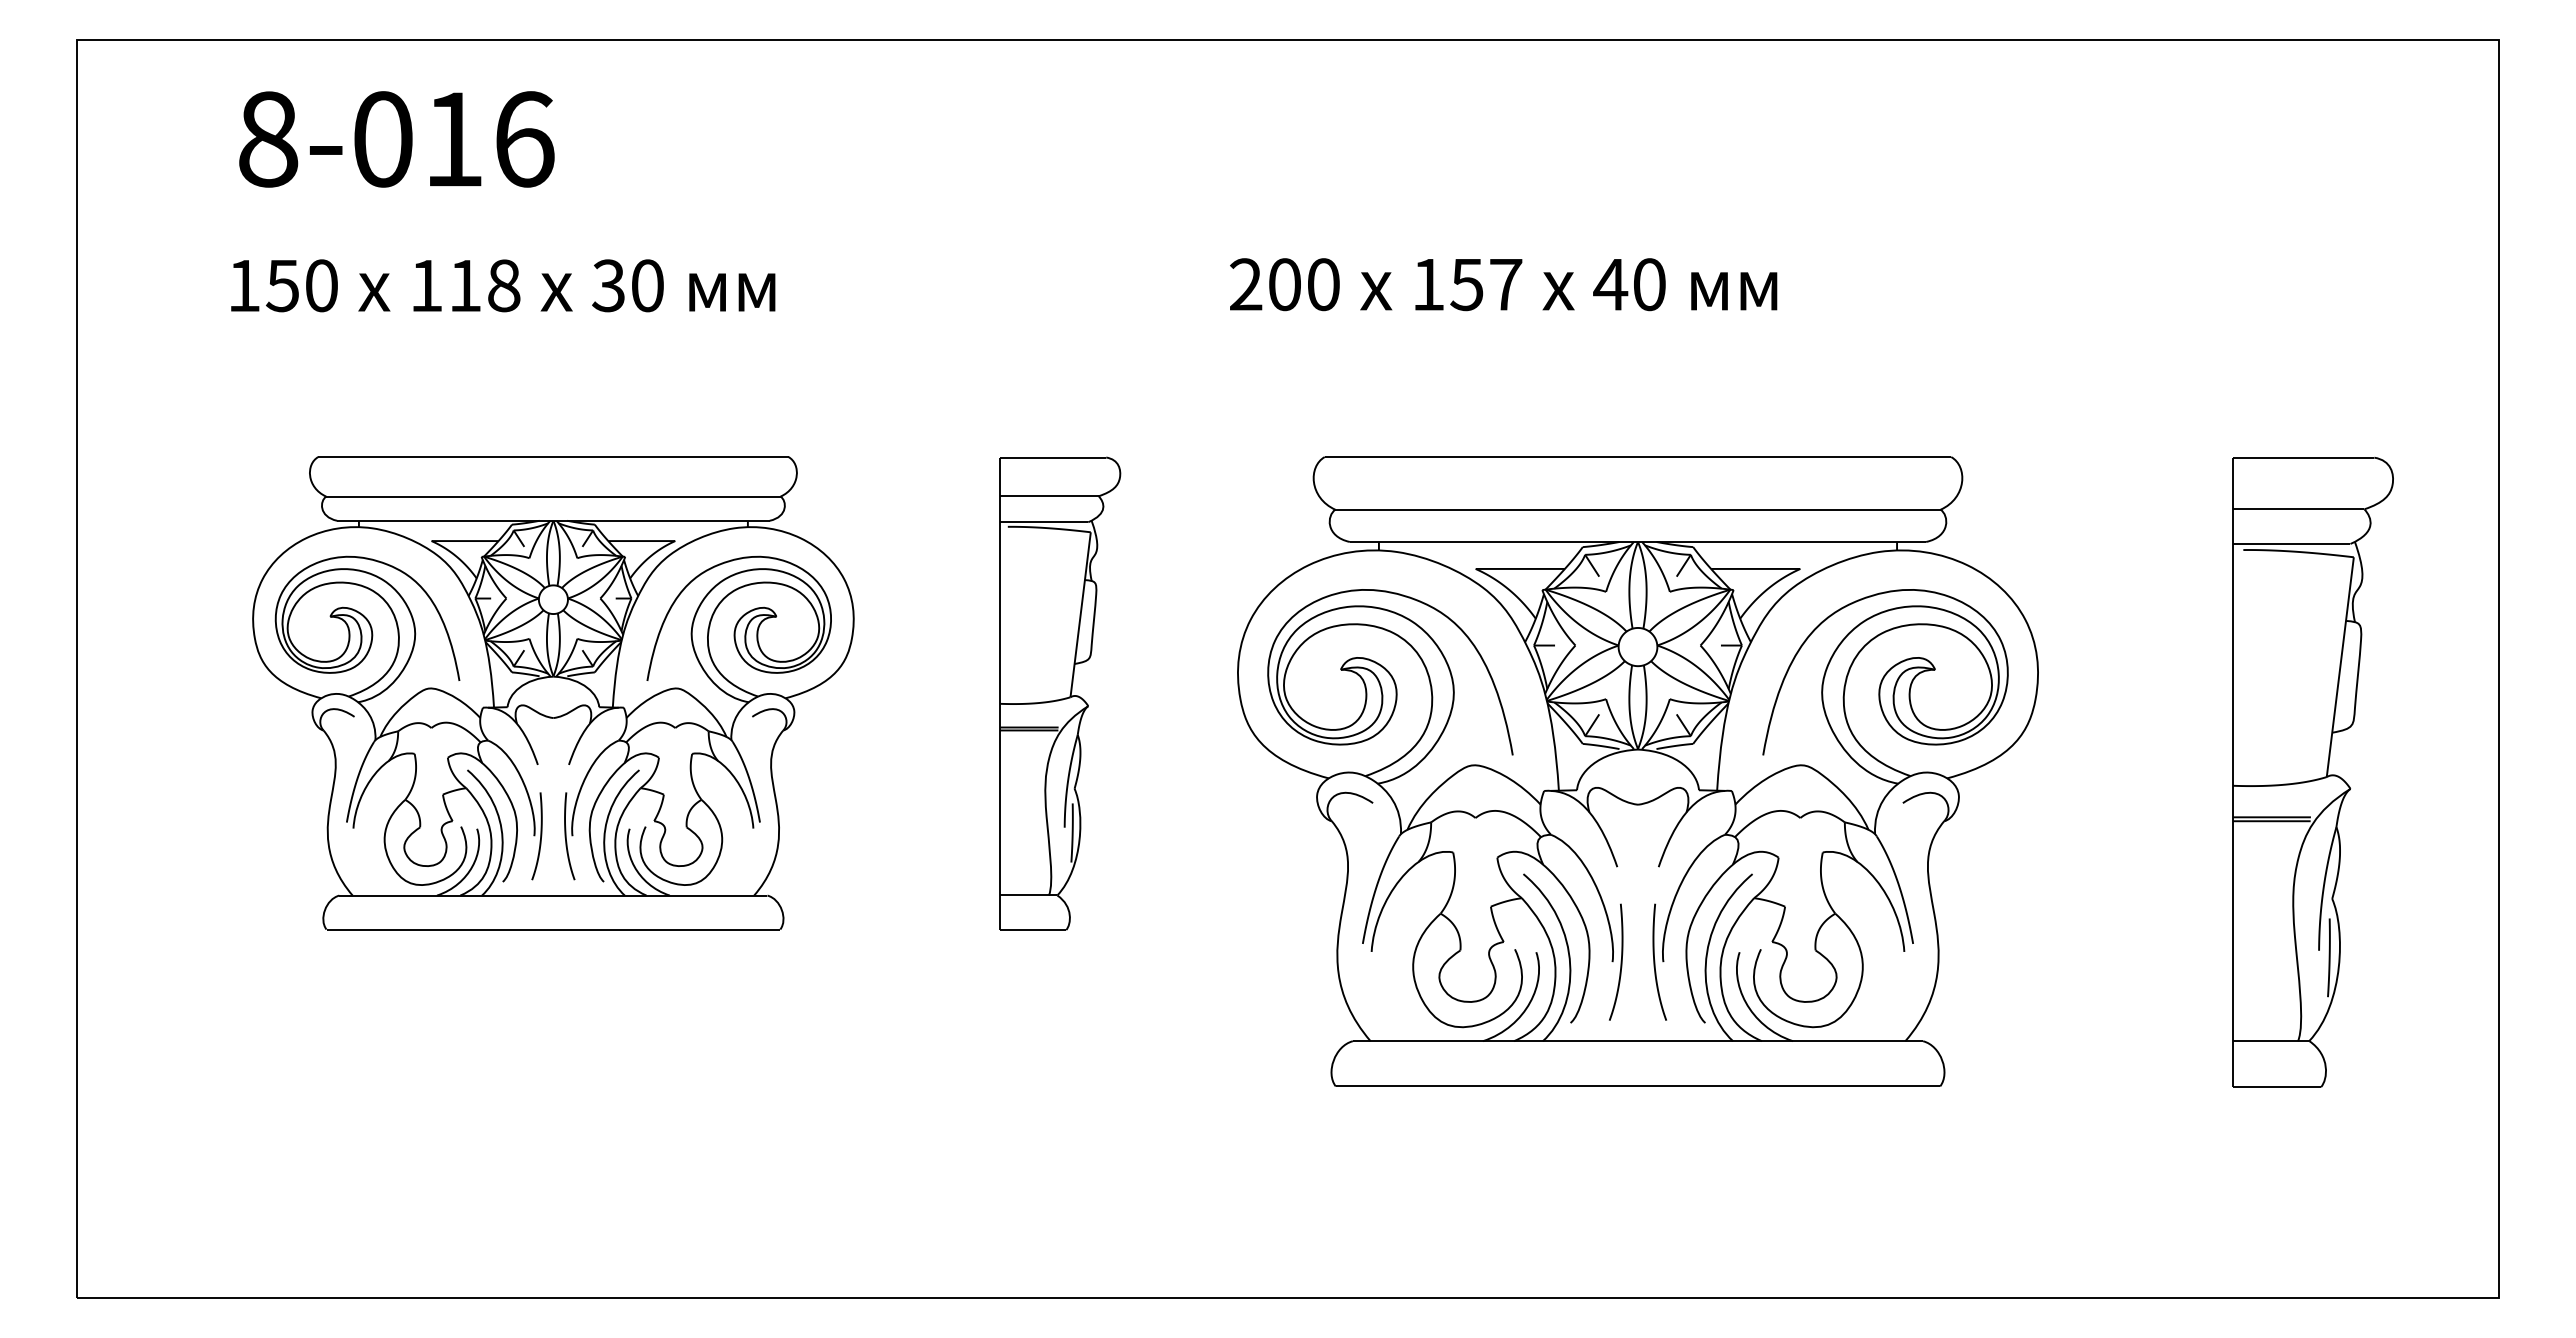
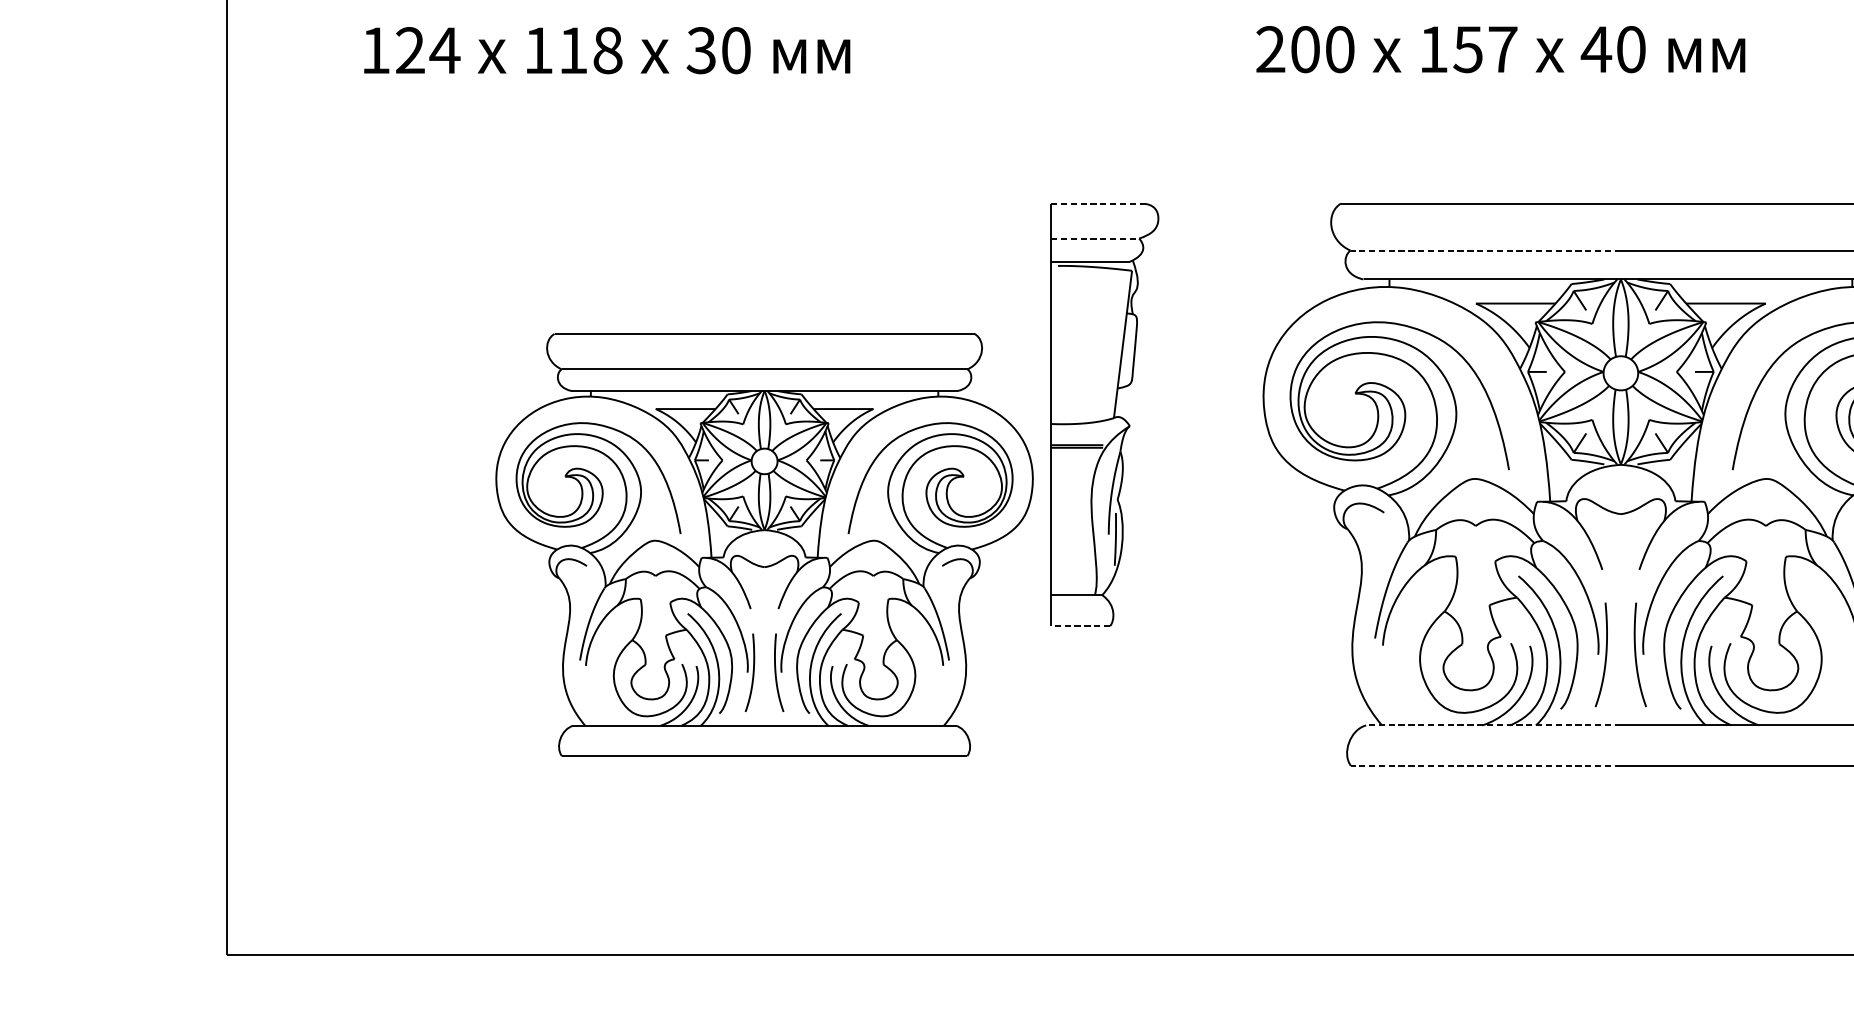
text: (302, 285) -> (427, 50), 150 -> 124
line: (1053, 457) -> (1098, 203), solid -> dashed
line: (1049, 496) -> (1095, 238), solid -> dashed
line: (1486, 509) -> (1485, 250), solid -> dashed
part: (553, 693) -> (764, 545), moved
line: (1032, 930) -> (1079, 626), solid -> dashed
line: (1495, 1041) -> (1493, 725), solid -> dashed
line: (1486, 1086) -> (1485, 765), solid -> dashed

